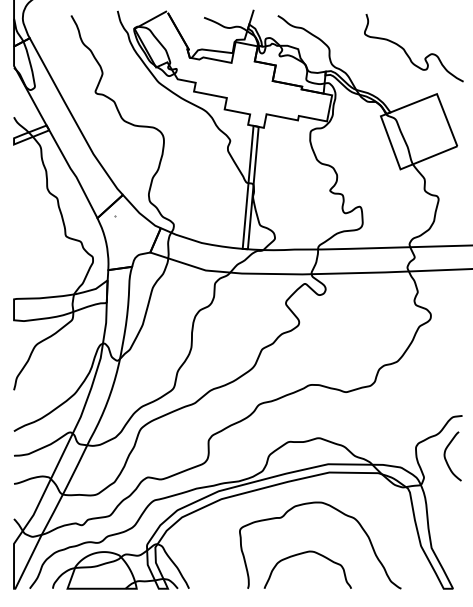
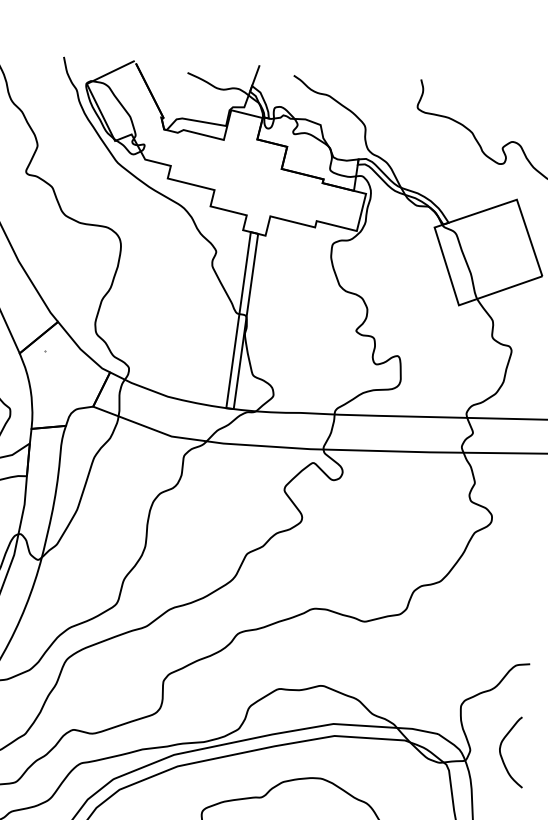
curve: (446, 458) -> (502, 754), moved

